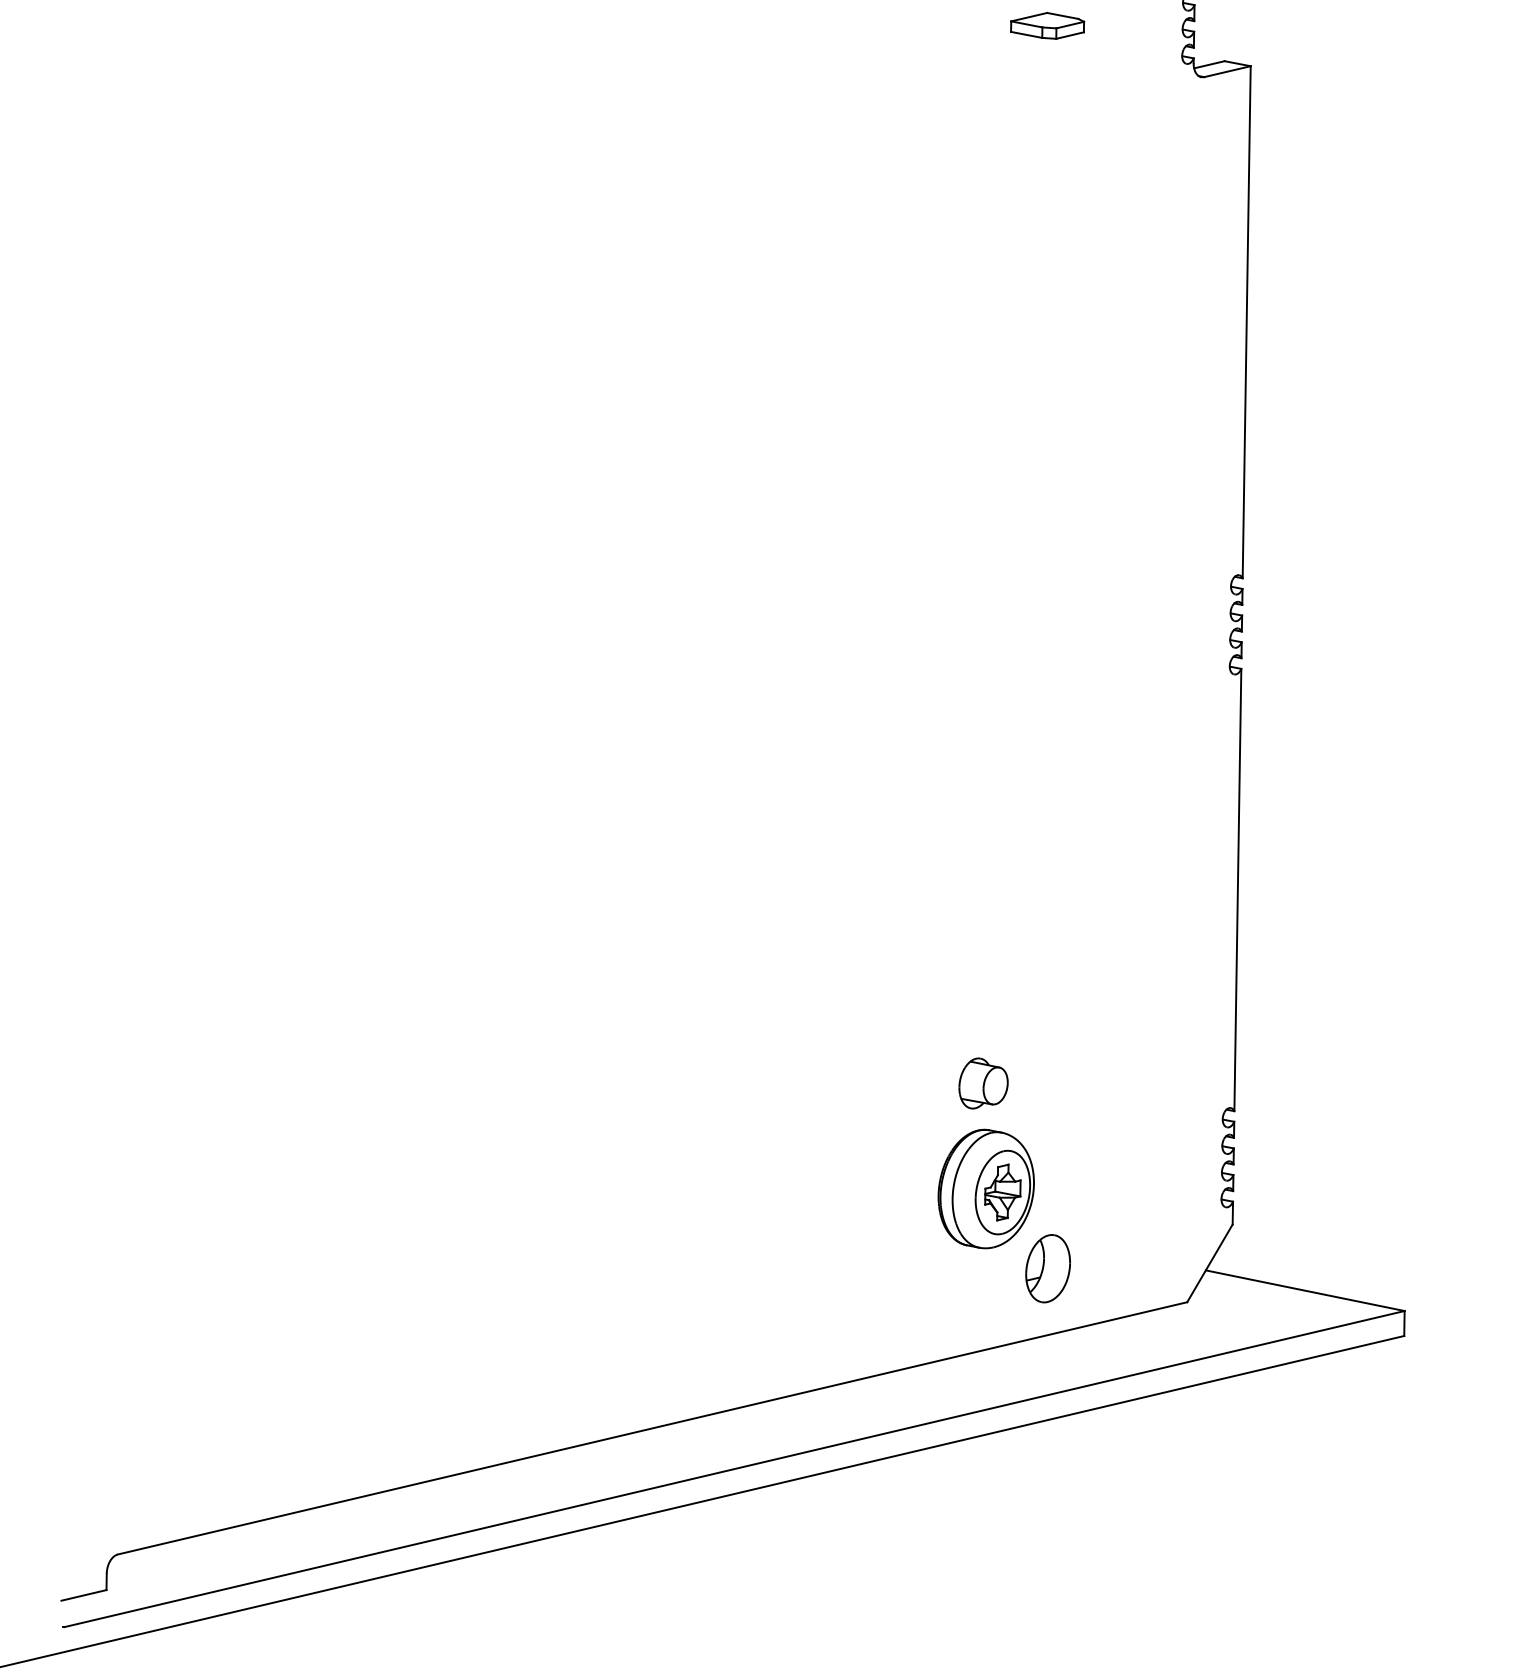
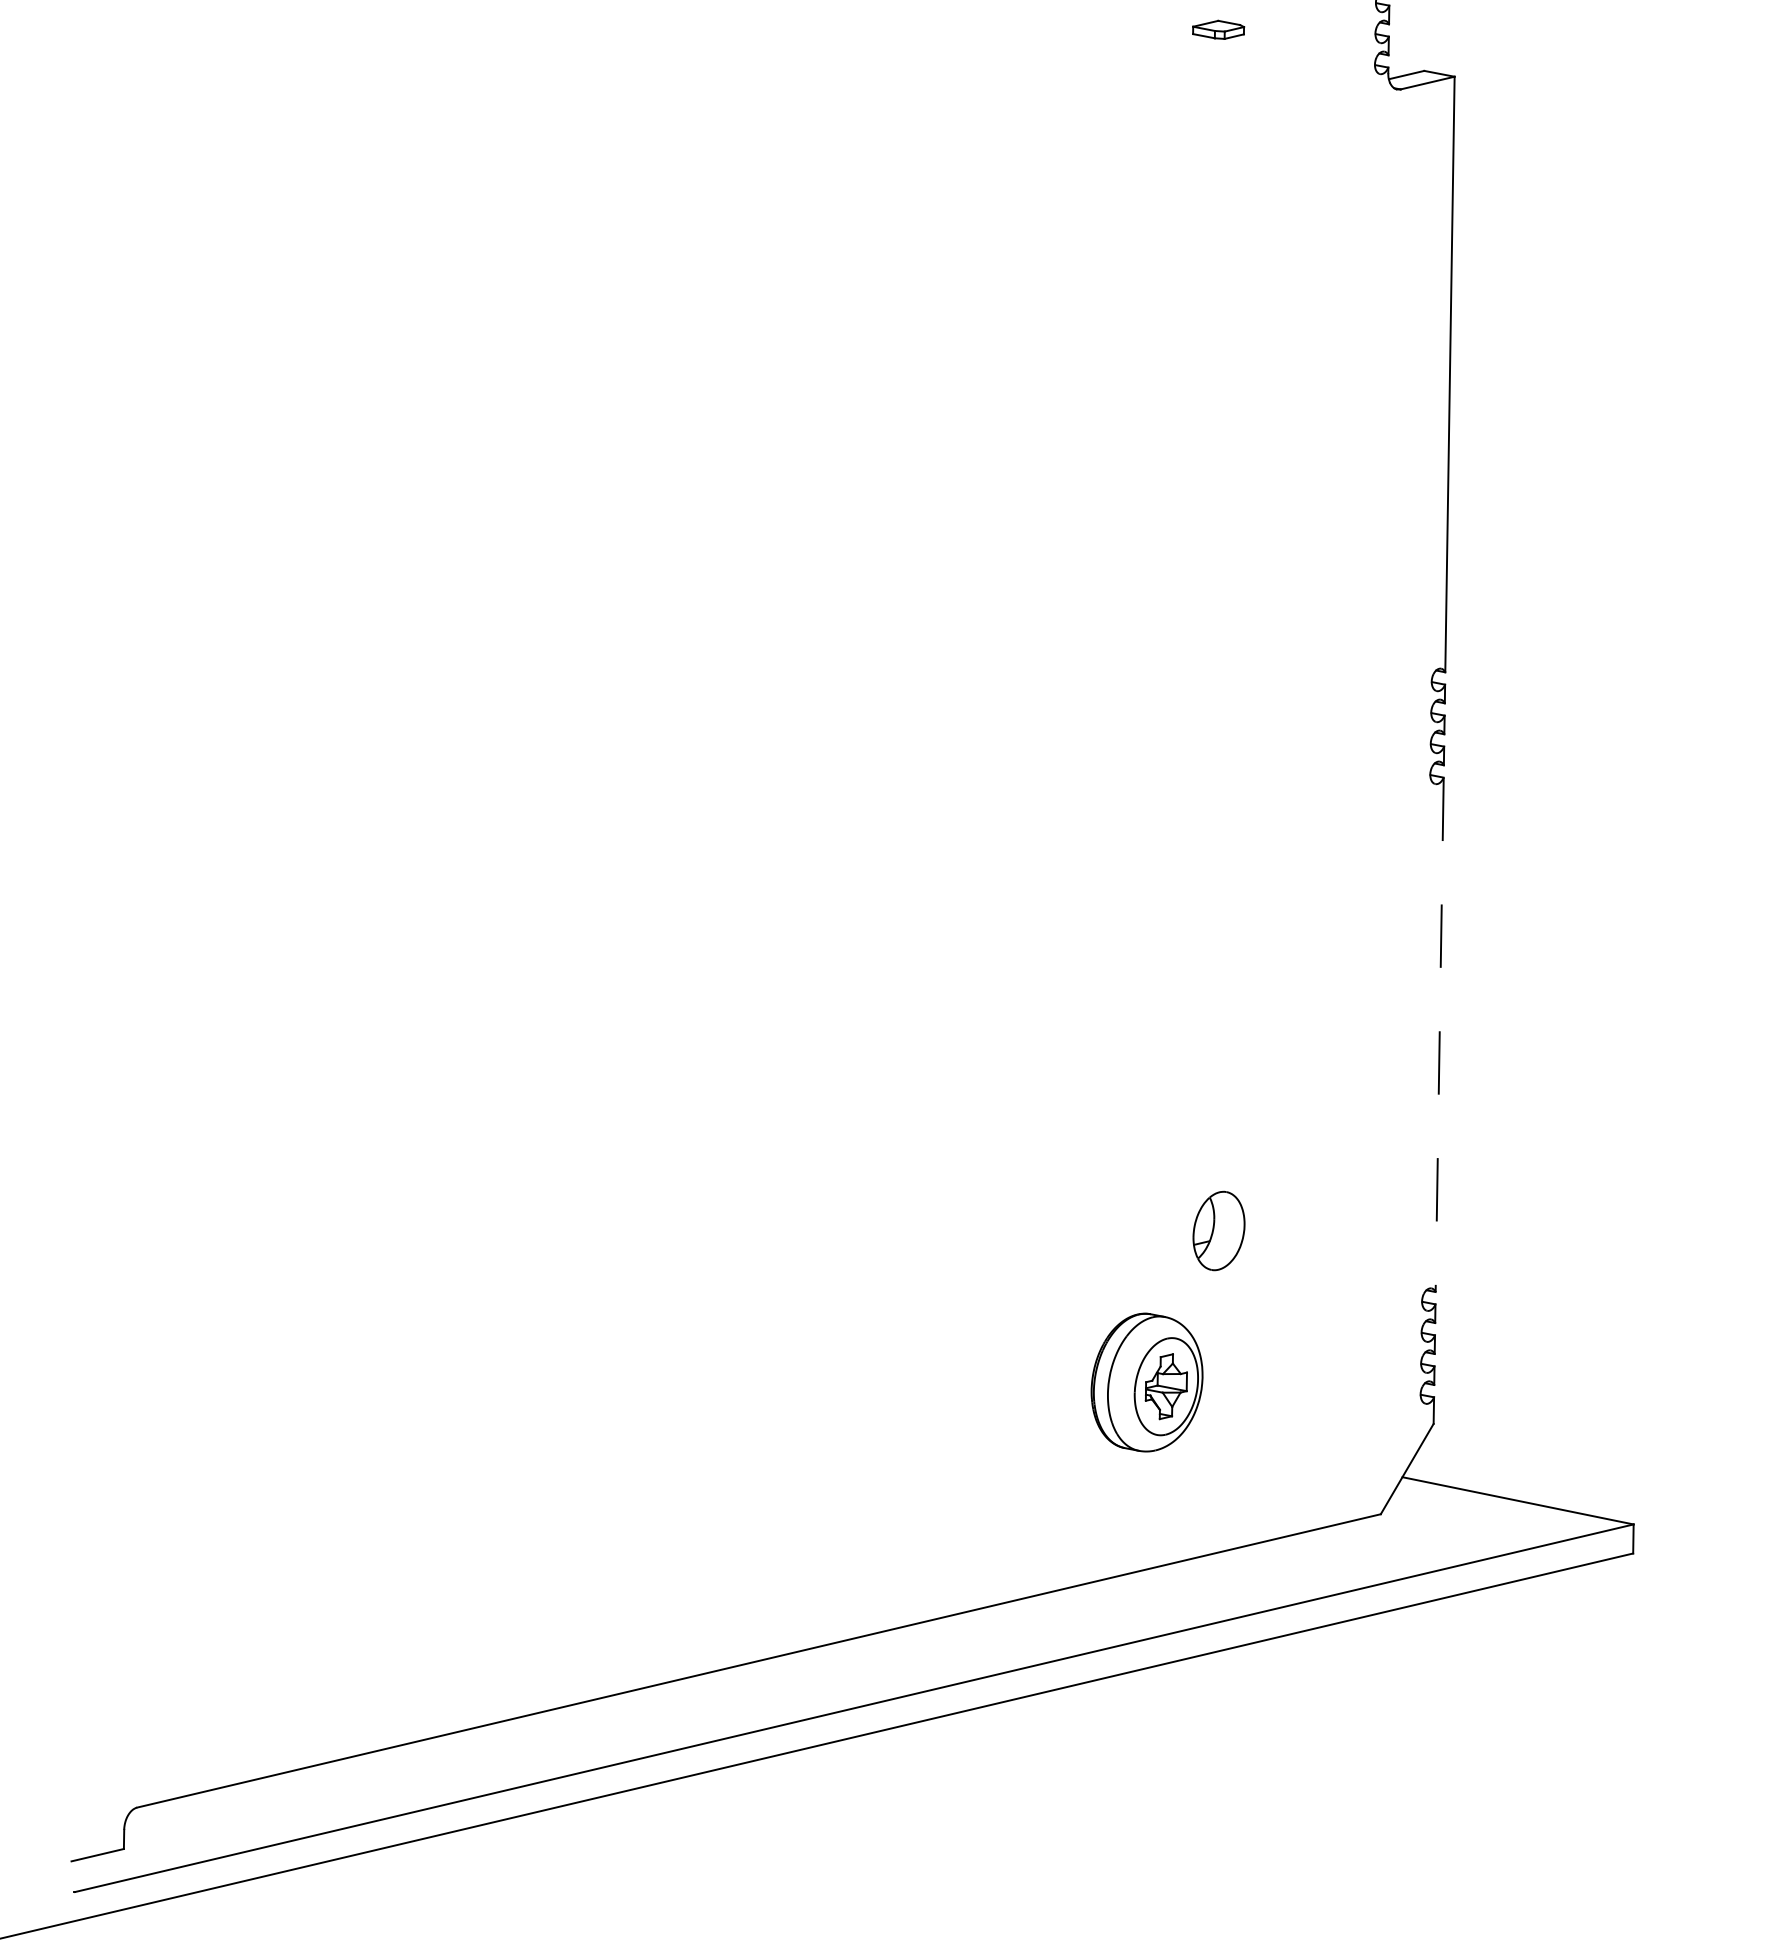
part: (1047, 25) -> (1218, 29), size x0.6
line: (1237, 890) -> (1439, 1035), solid -> dashed
part: (983, 1083) -> (1143, 1259), removed
part: (1047, 1268) -> (1218, 1230), moved

